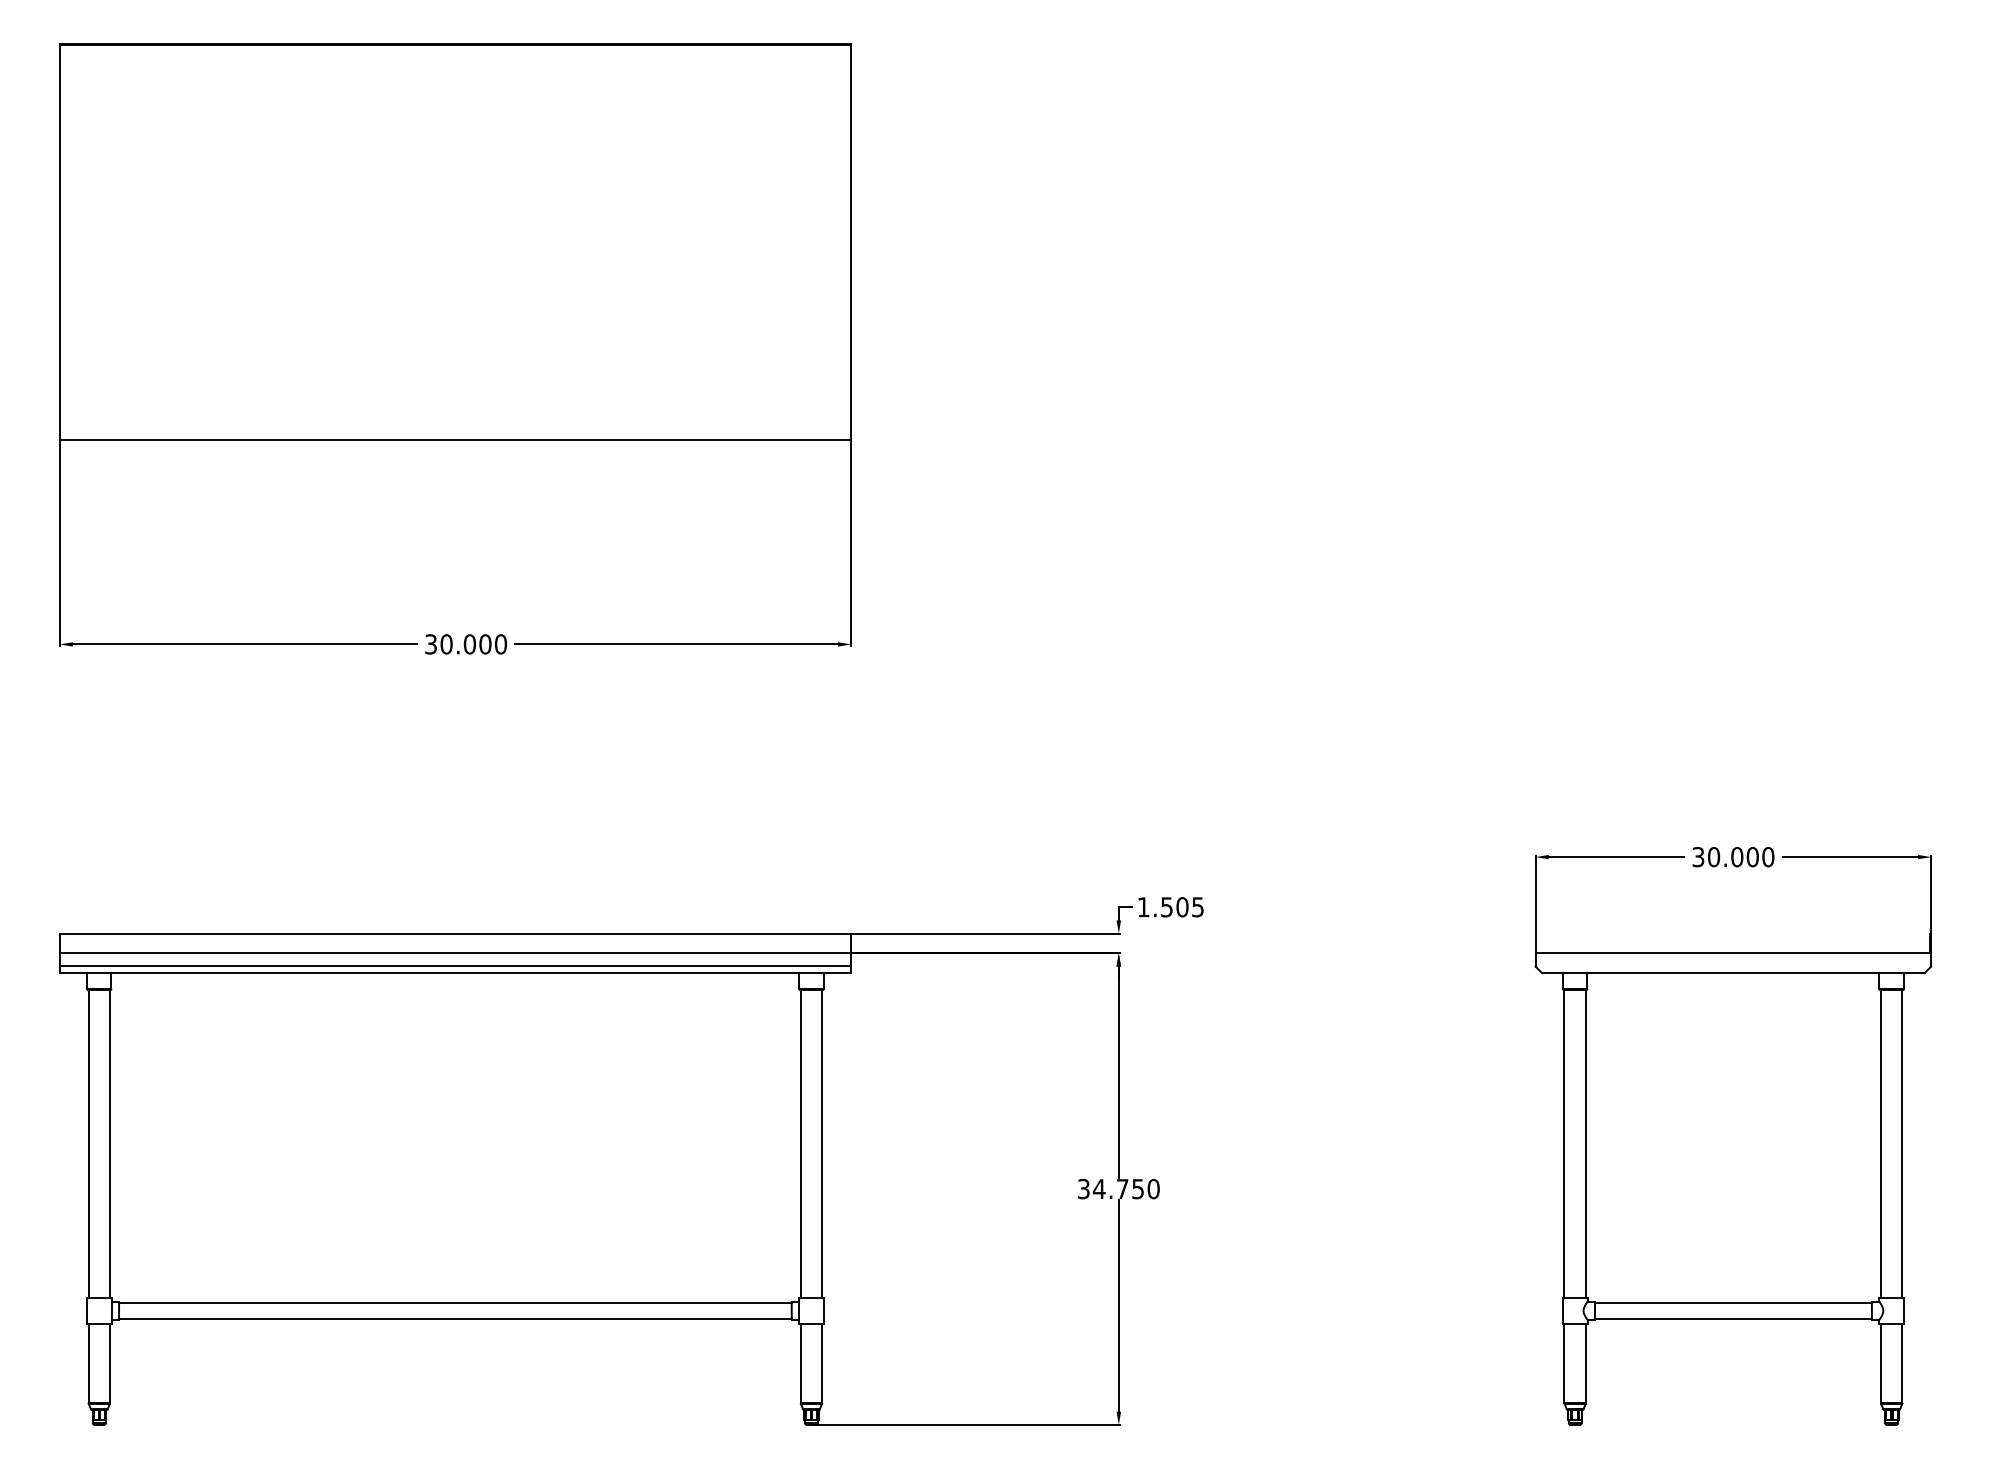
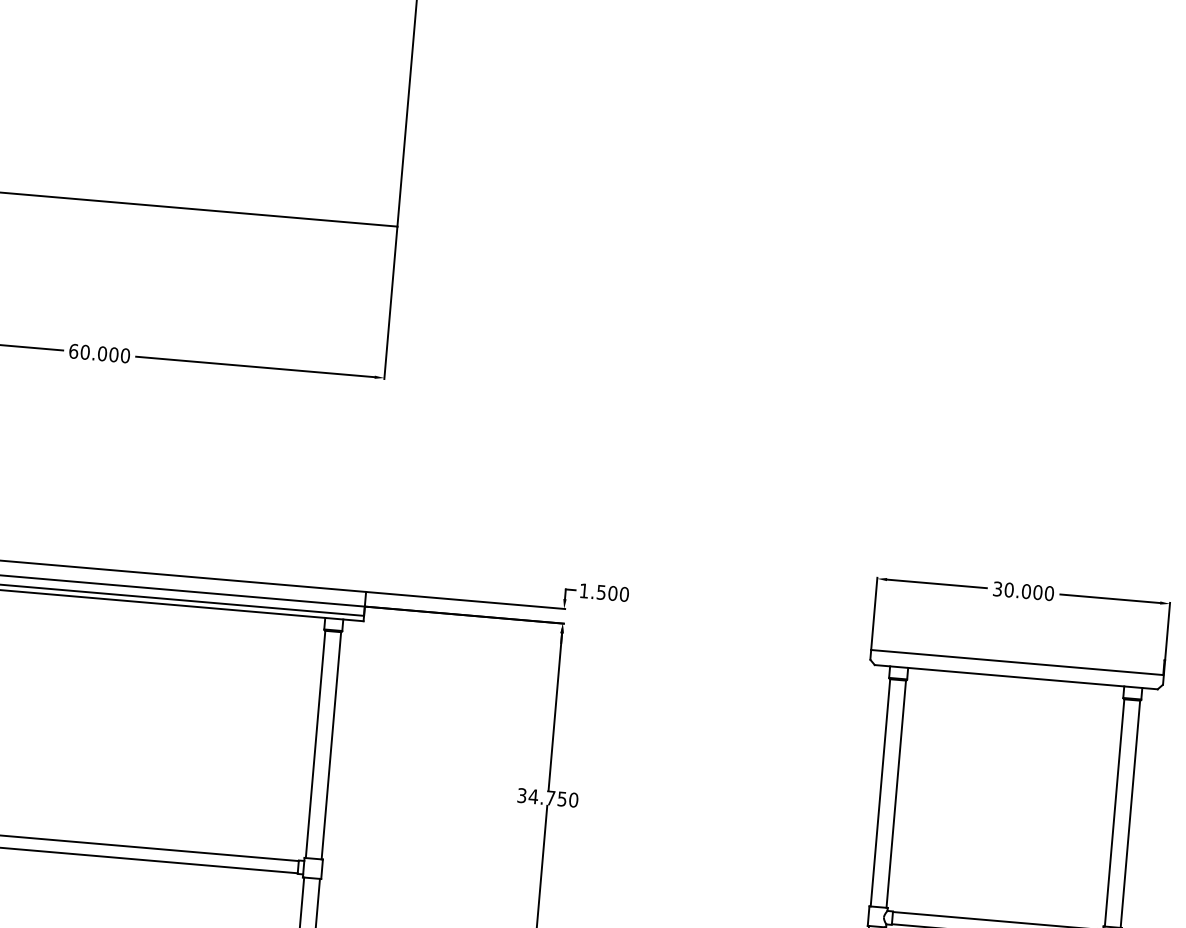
text: (431, 644) -> (74, 351), 30.000 -> 60.000
text: (1198, 907) -> (624, 594), 1.505 -> 1.500

